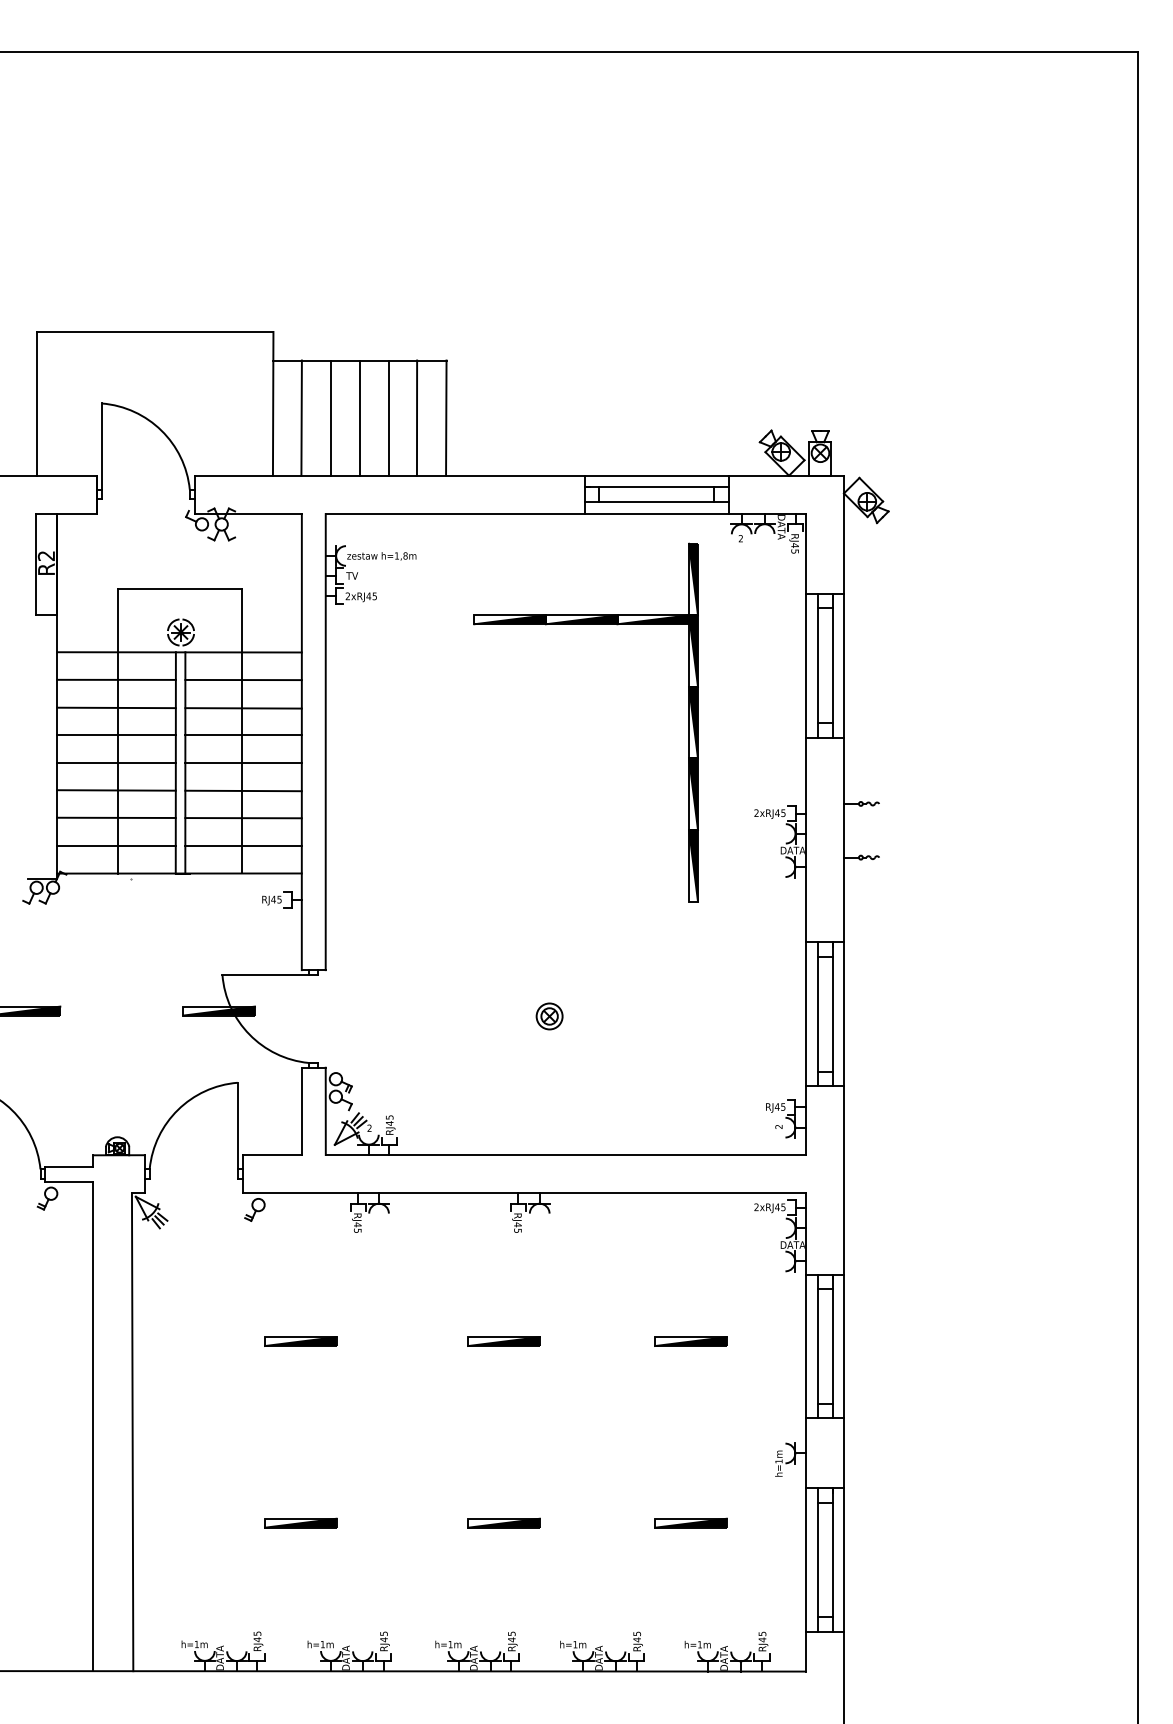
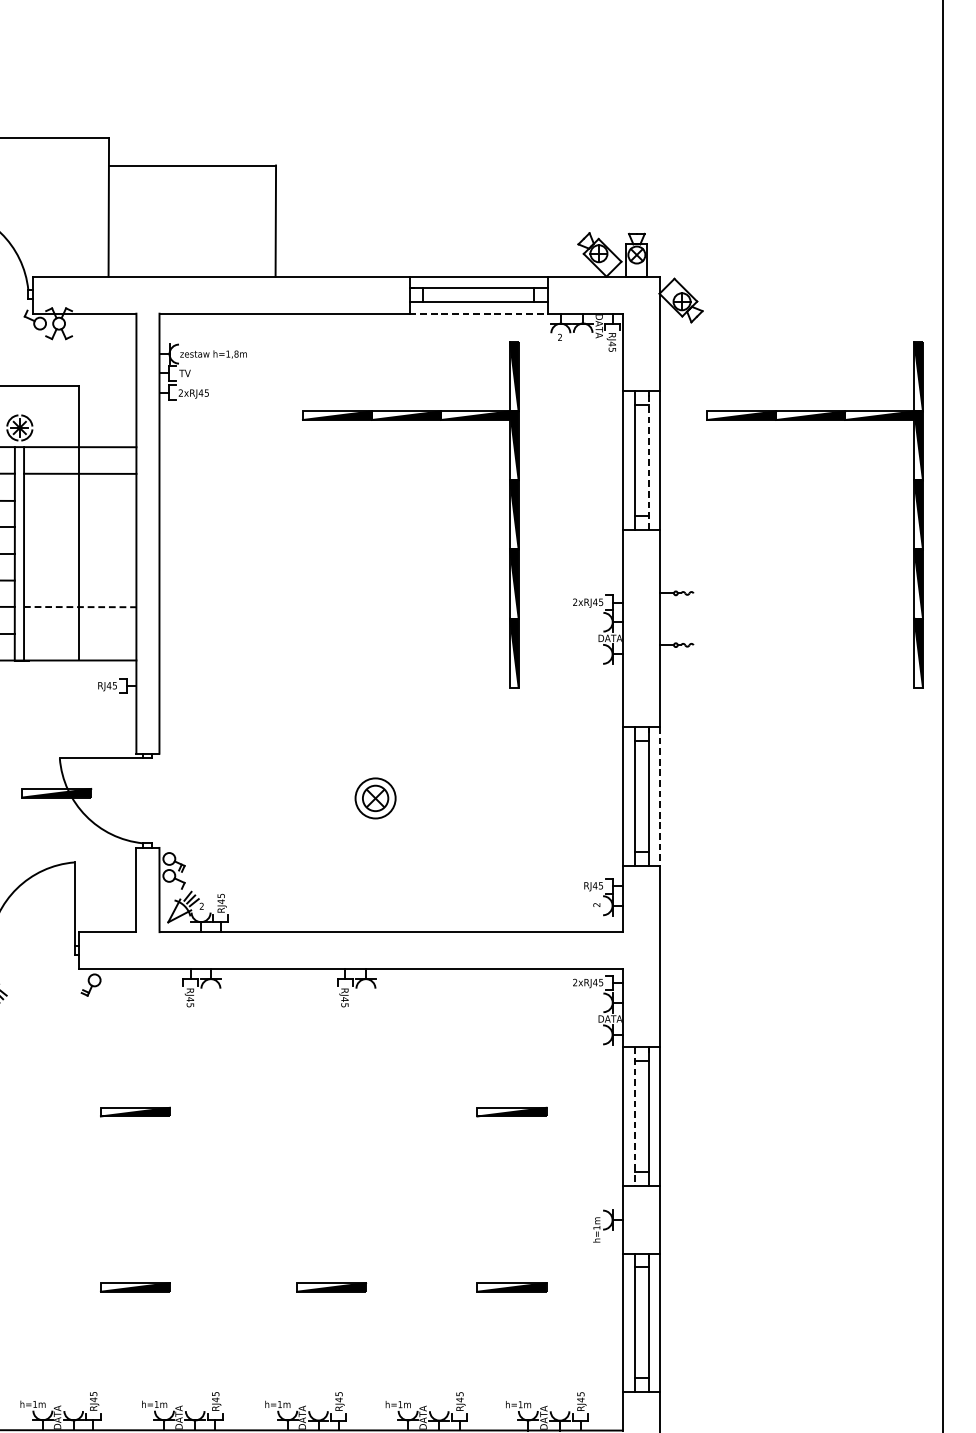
line: (301, 417) -> (136, 220), removed
line: (330, 417) -> (164, 220), removed
line: (359, 417) -> (192, 220), removed
line: (388, 417) -> (220, 220), removed
line: (416, 417) -> (247, 220), removed
line: (656, 514) -> (478, 314), solid -> dashed
part: (1004, 624) -> (814, 420), added
line: (832, 665) -> (648, 459), solid -> dashed
line: (243, 708) -> (80, 501), removed
line: (243, 735) -> (80, 527), removed
line: (243, 763) -> (80, 554), removed
line: (243, 790) -> (80, 580), removed
line: (244, 818) -> (81, 607), solid -> dashed
line: (243, 845) -> (80, 633), removed
line: (844, 1014) -> (660, 796), solid -> dashed
part: (549, 1016) -> (375, 798), size x1.6
part: (503, 1341) -> (331, 1112), removed
line: (818, 1346) -> (634, 1116), solid -> dashed

